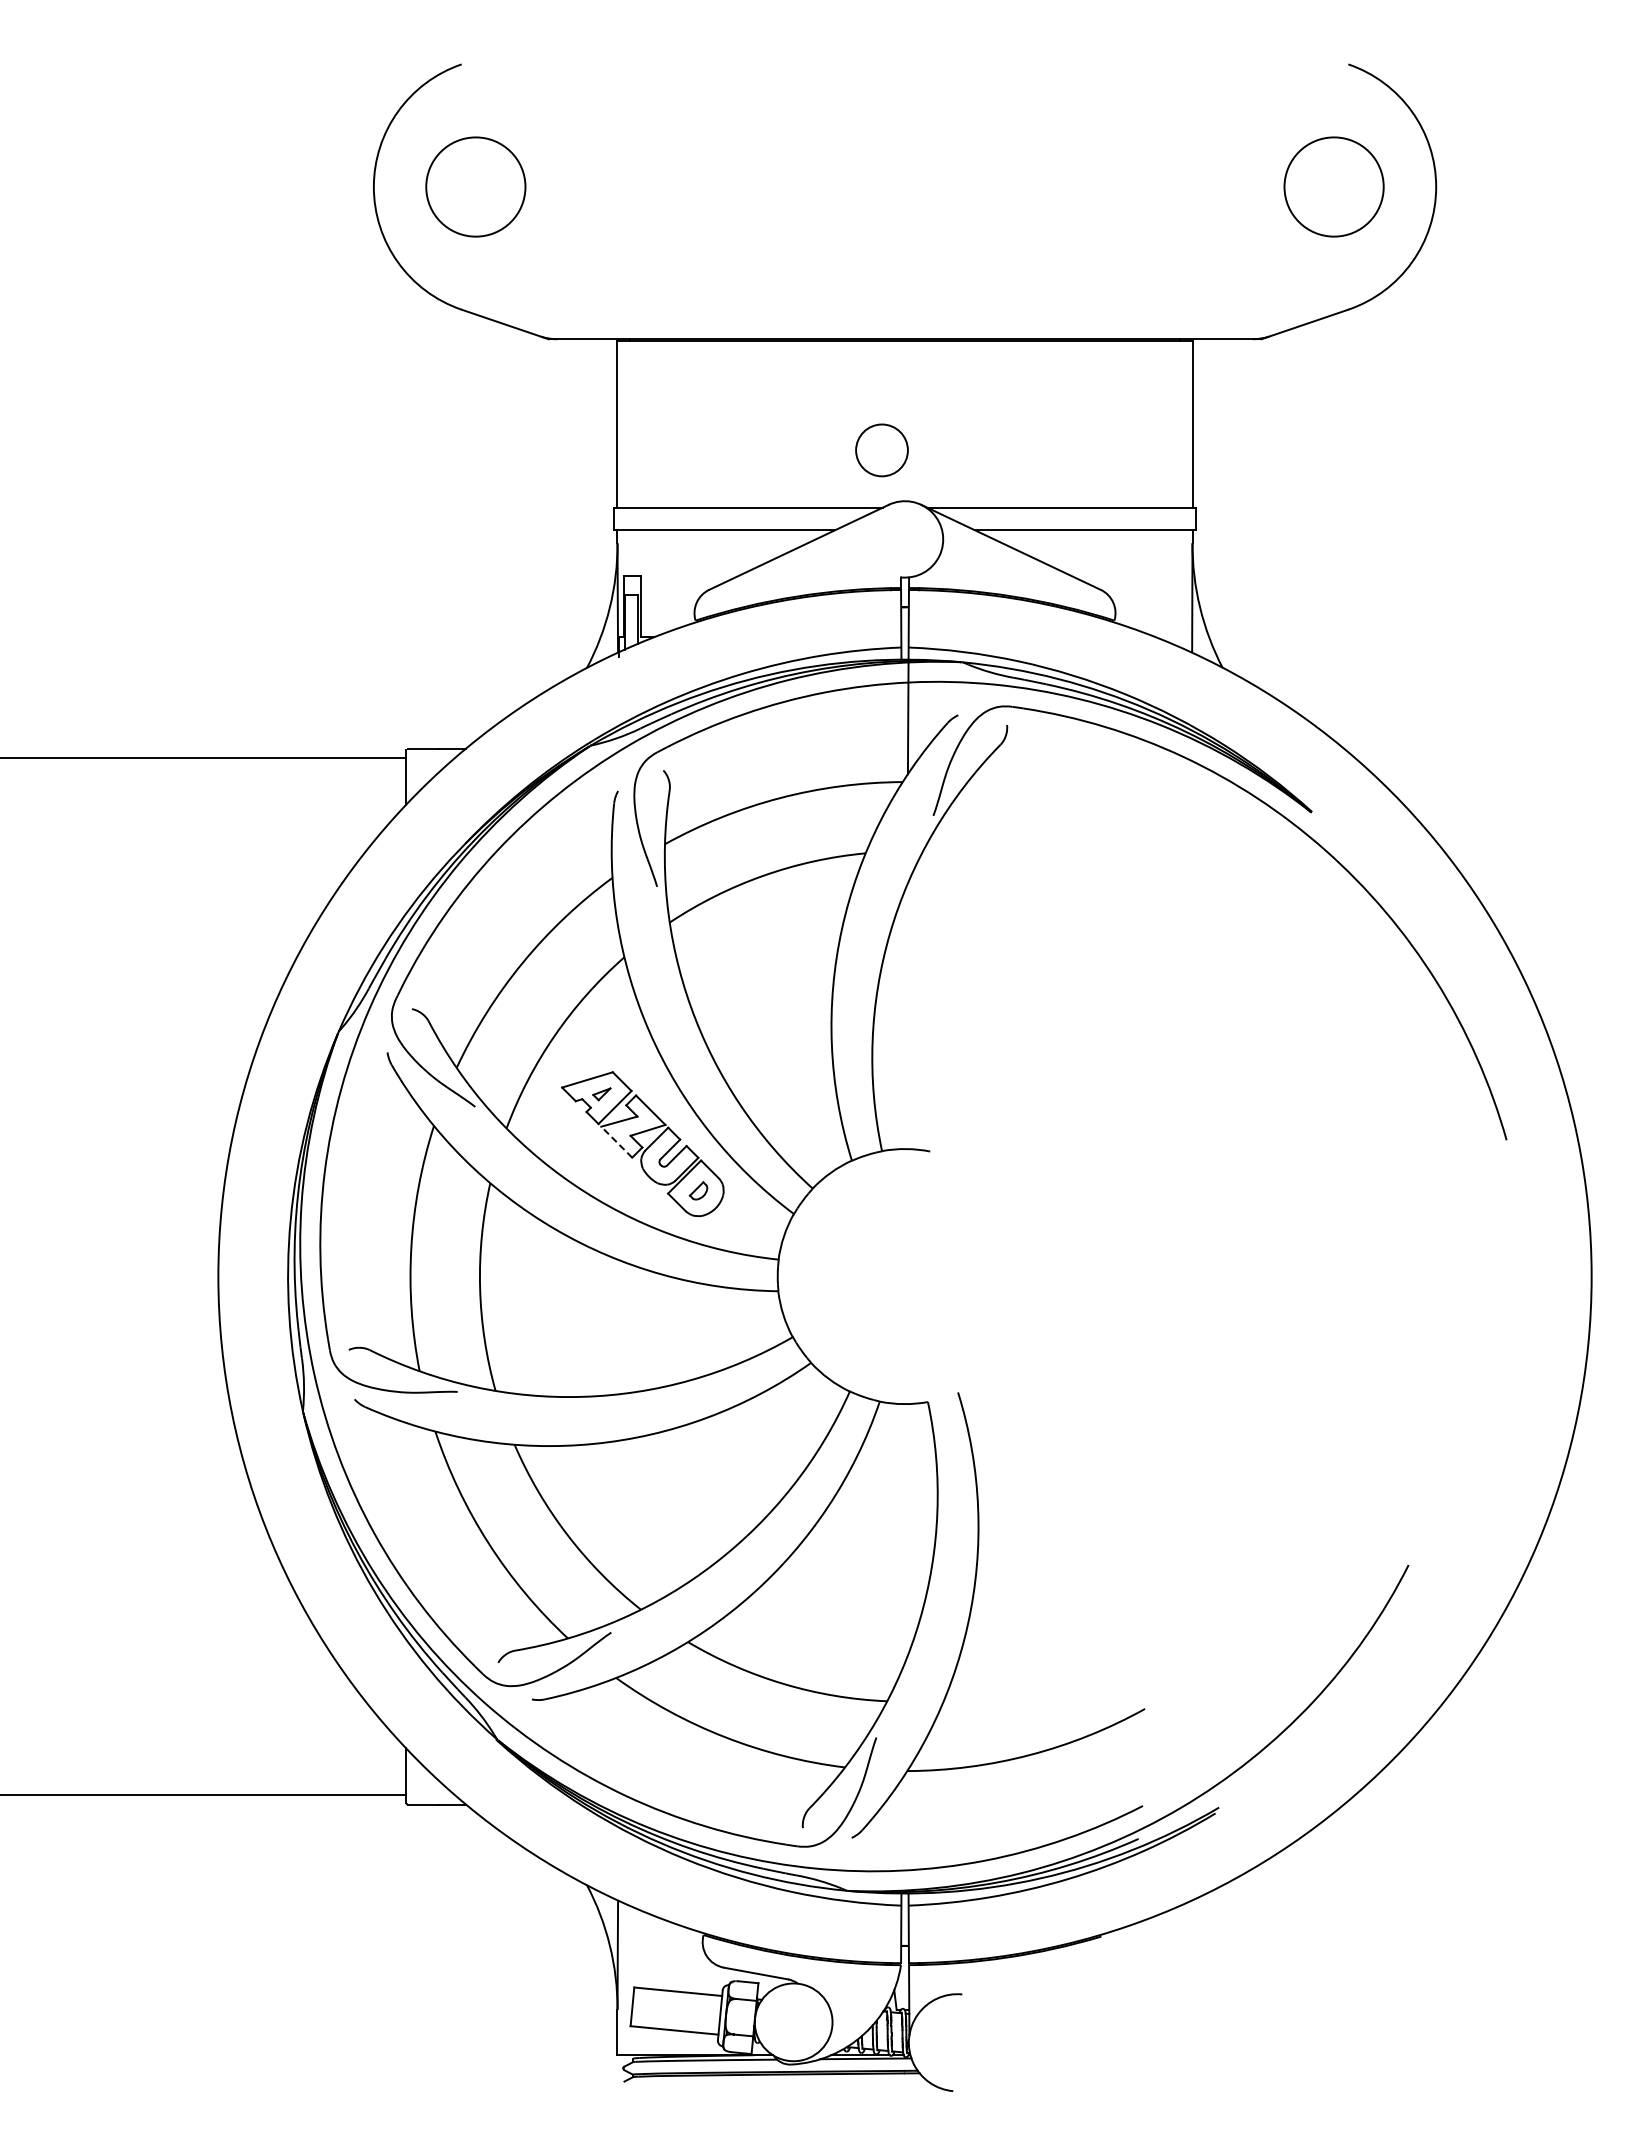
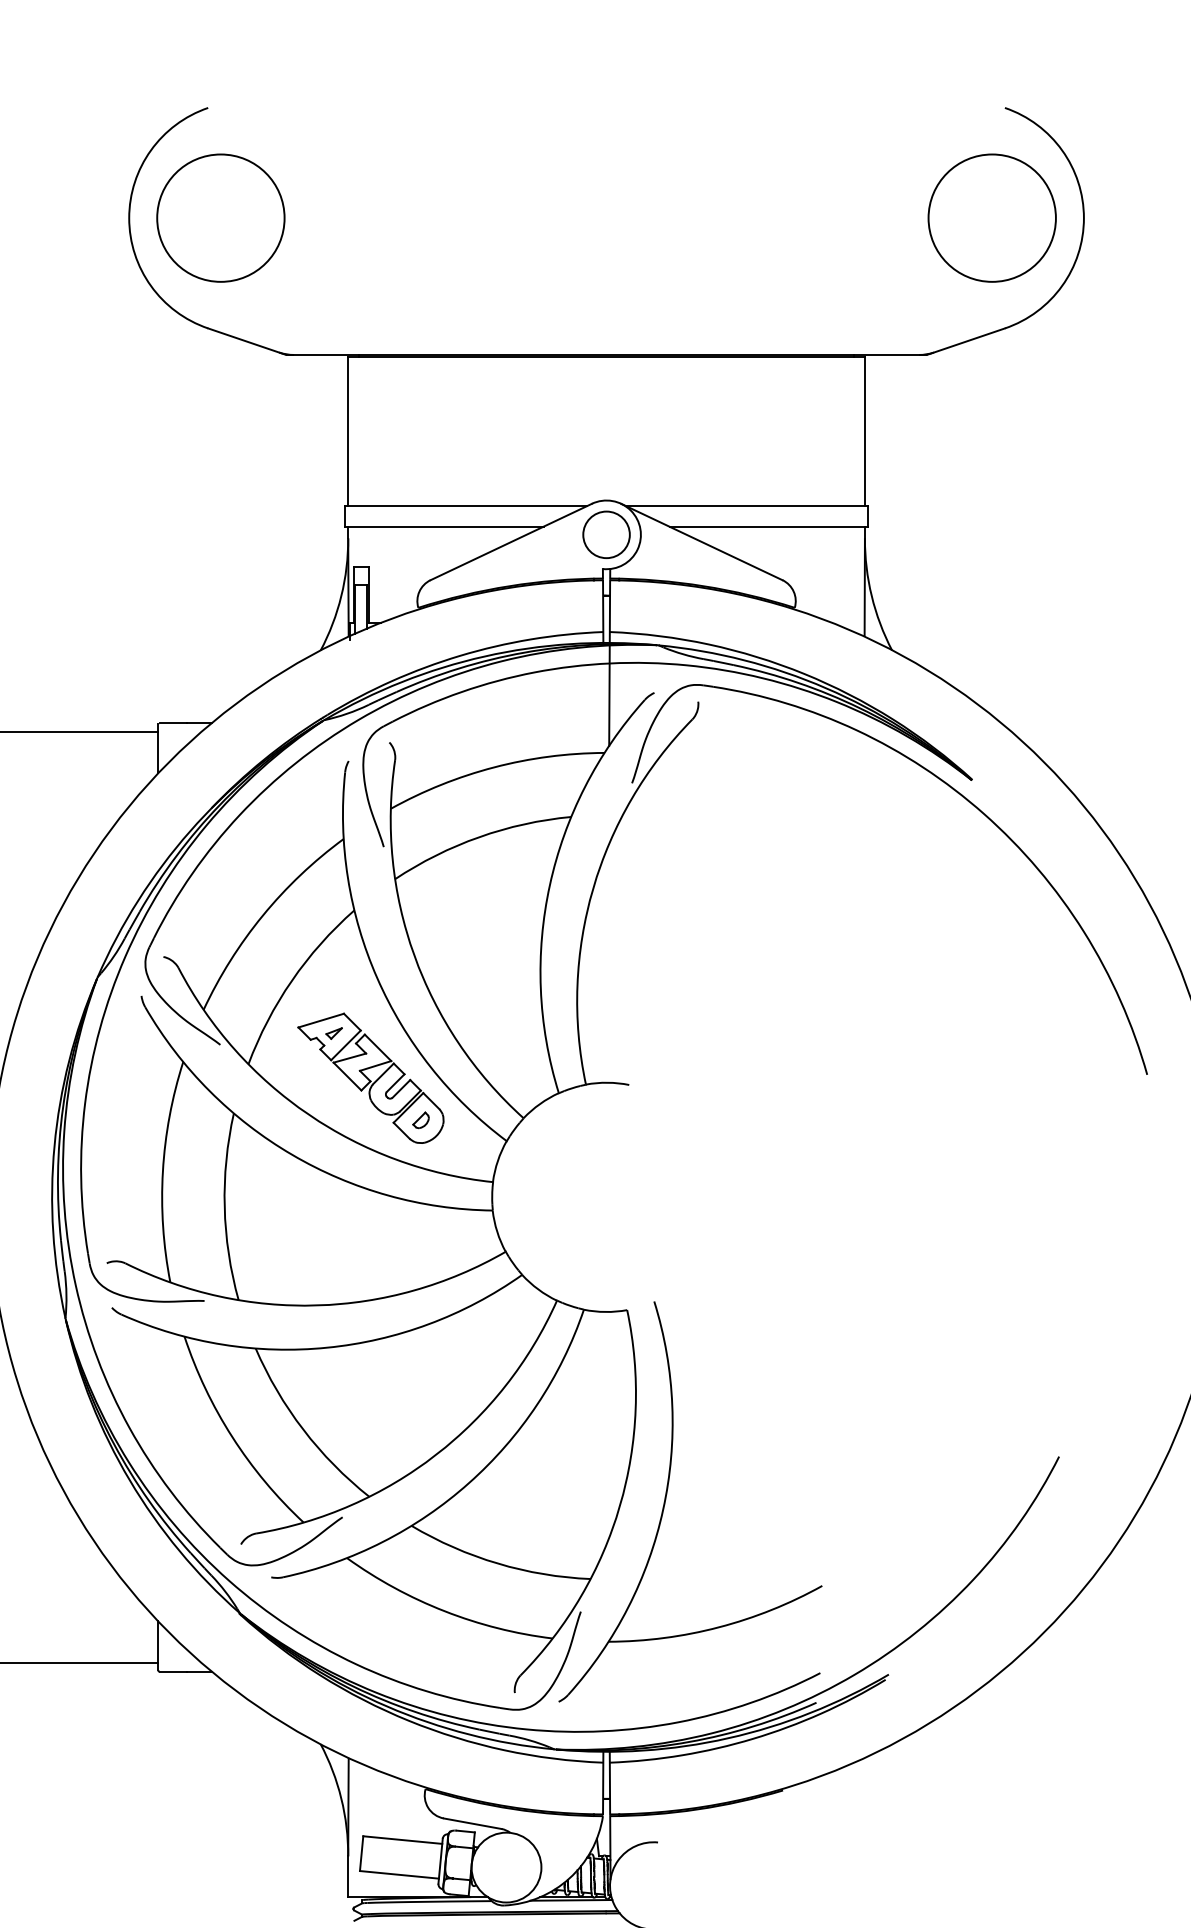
circle: (475, 186) -> (220, 217), size x1.43
circle: (1333, 186) -> (991, 217), size x1.43
circle: (881, 450) -> (606, 534), moved
line: (616, 1142) -> (347, 1076), dashed -> solid

